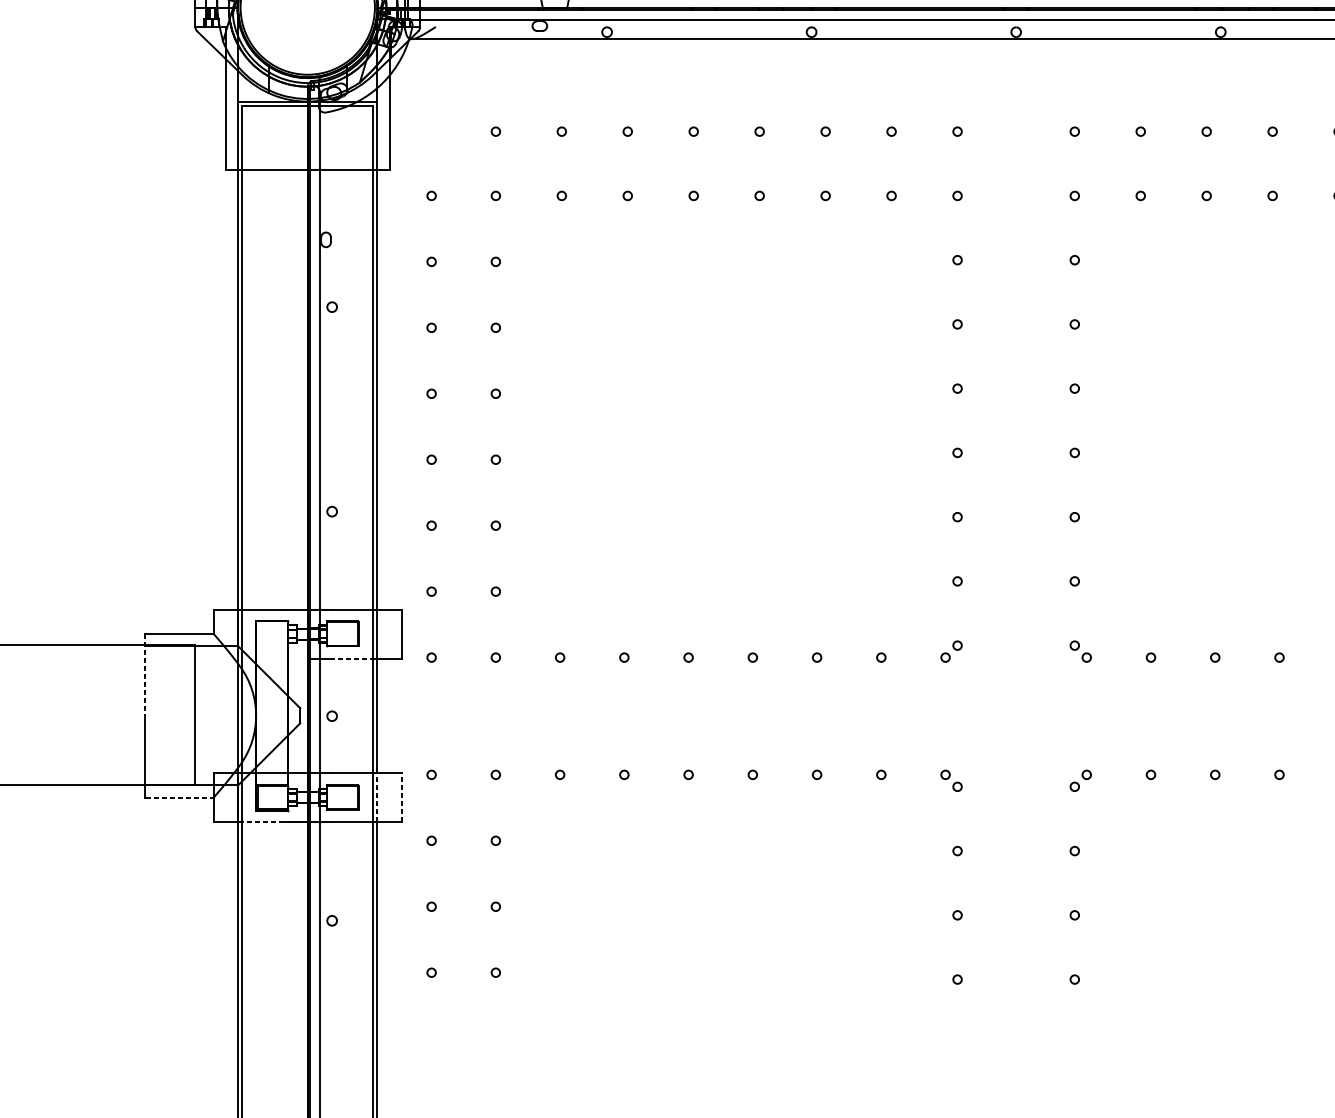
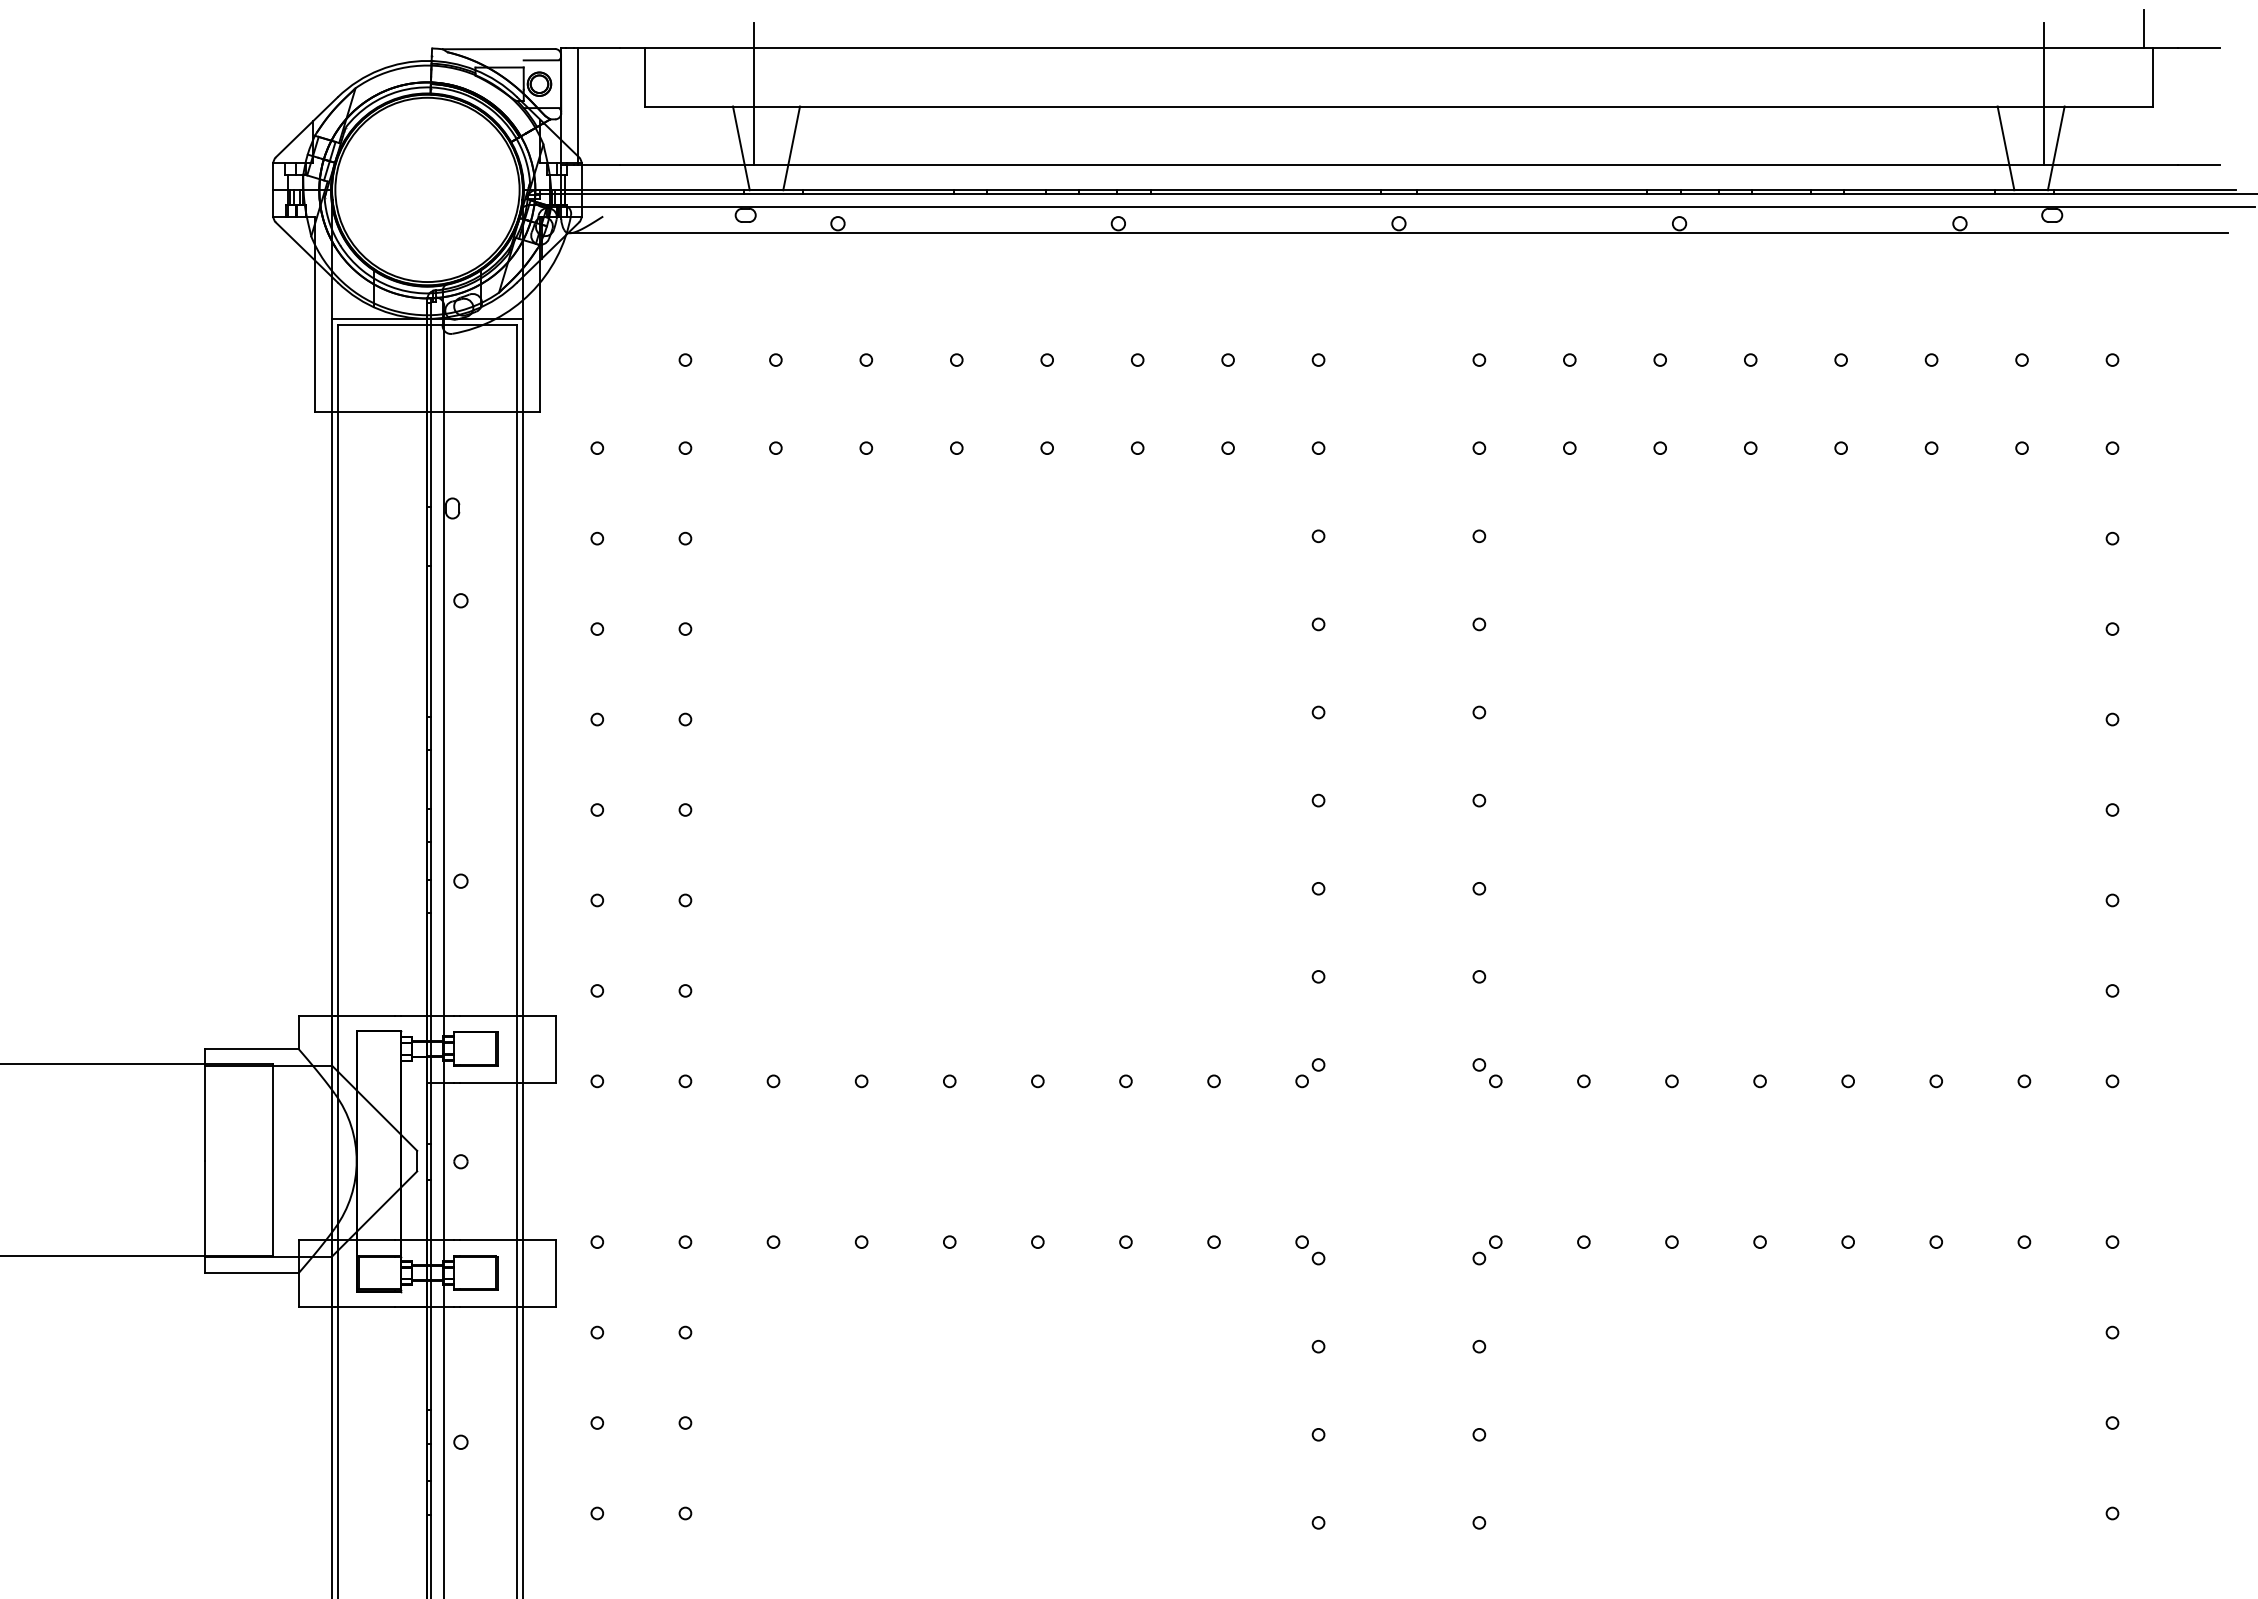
line: (353, 658) -> (490, 1082), dashed -> solid
line: (145, 675) -> (204, 1105), dashed -> solid
line: (179, 797) -> (251, 1273), dashed -> solid
line: (377, 797) -> (522, 1273), dashed -> solid
line: (401, 797) -> (556, 1273), dashed -> solid
line: (261, 822) -> (364, 1307), dashed -> solid

